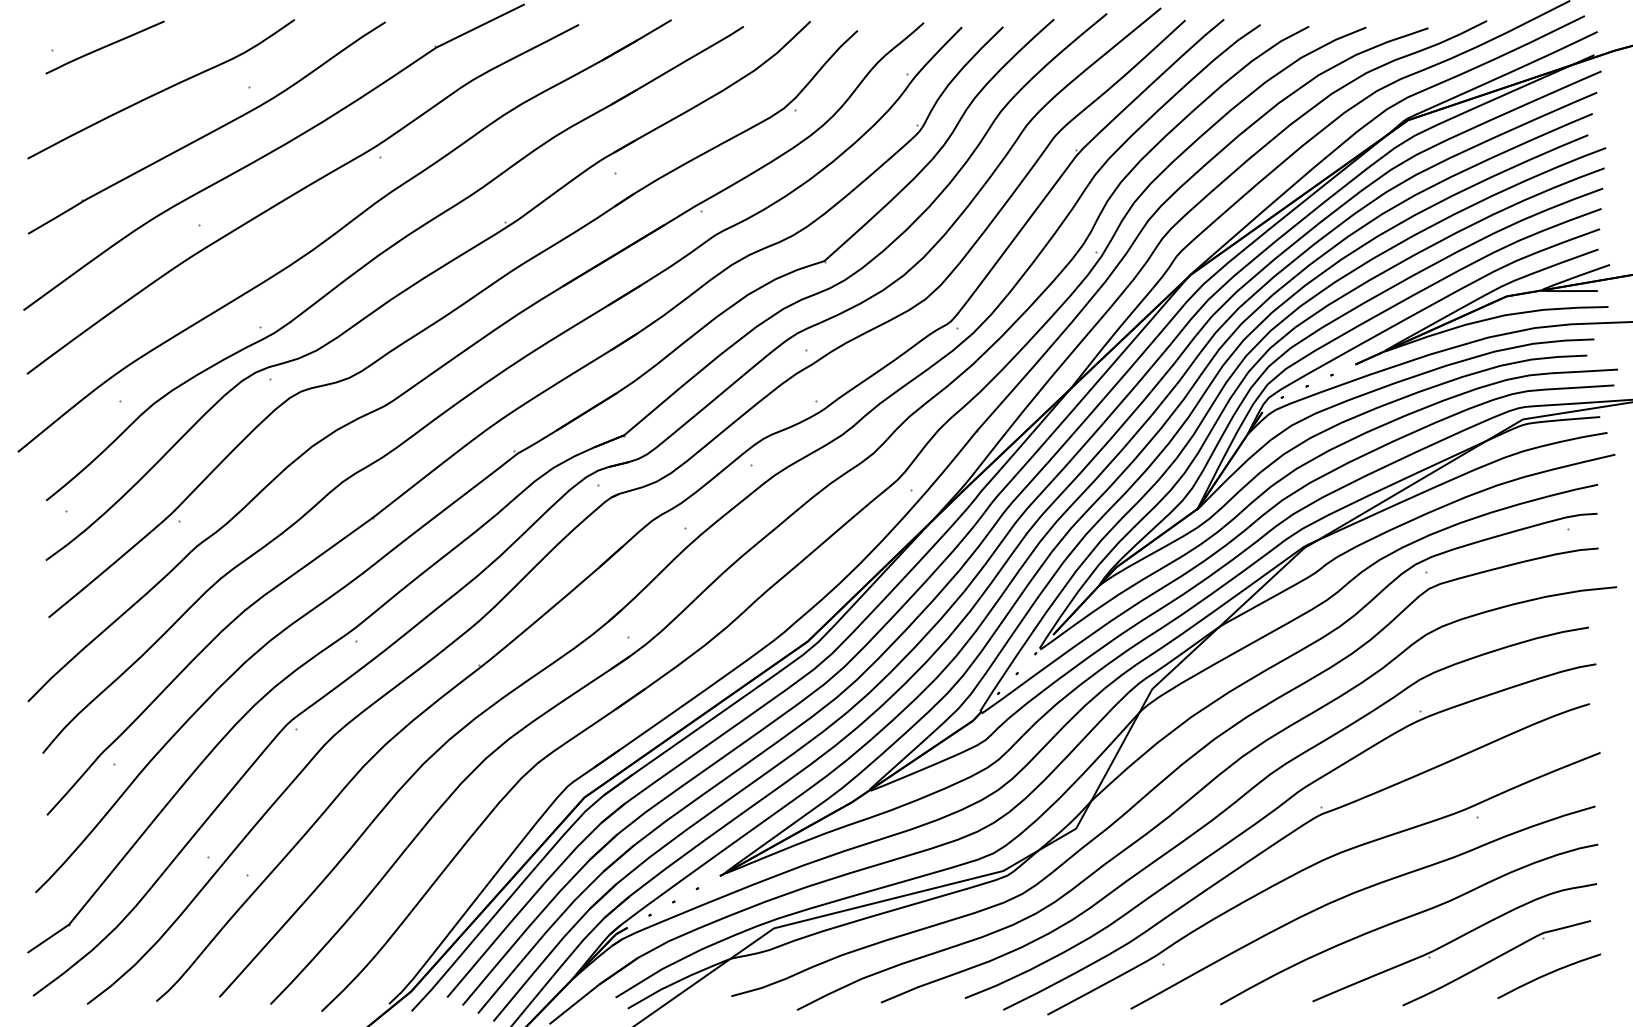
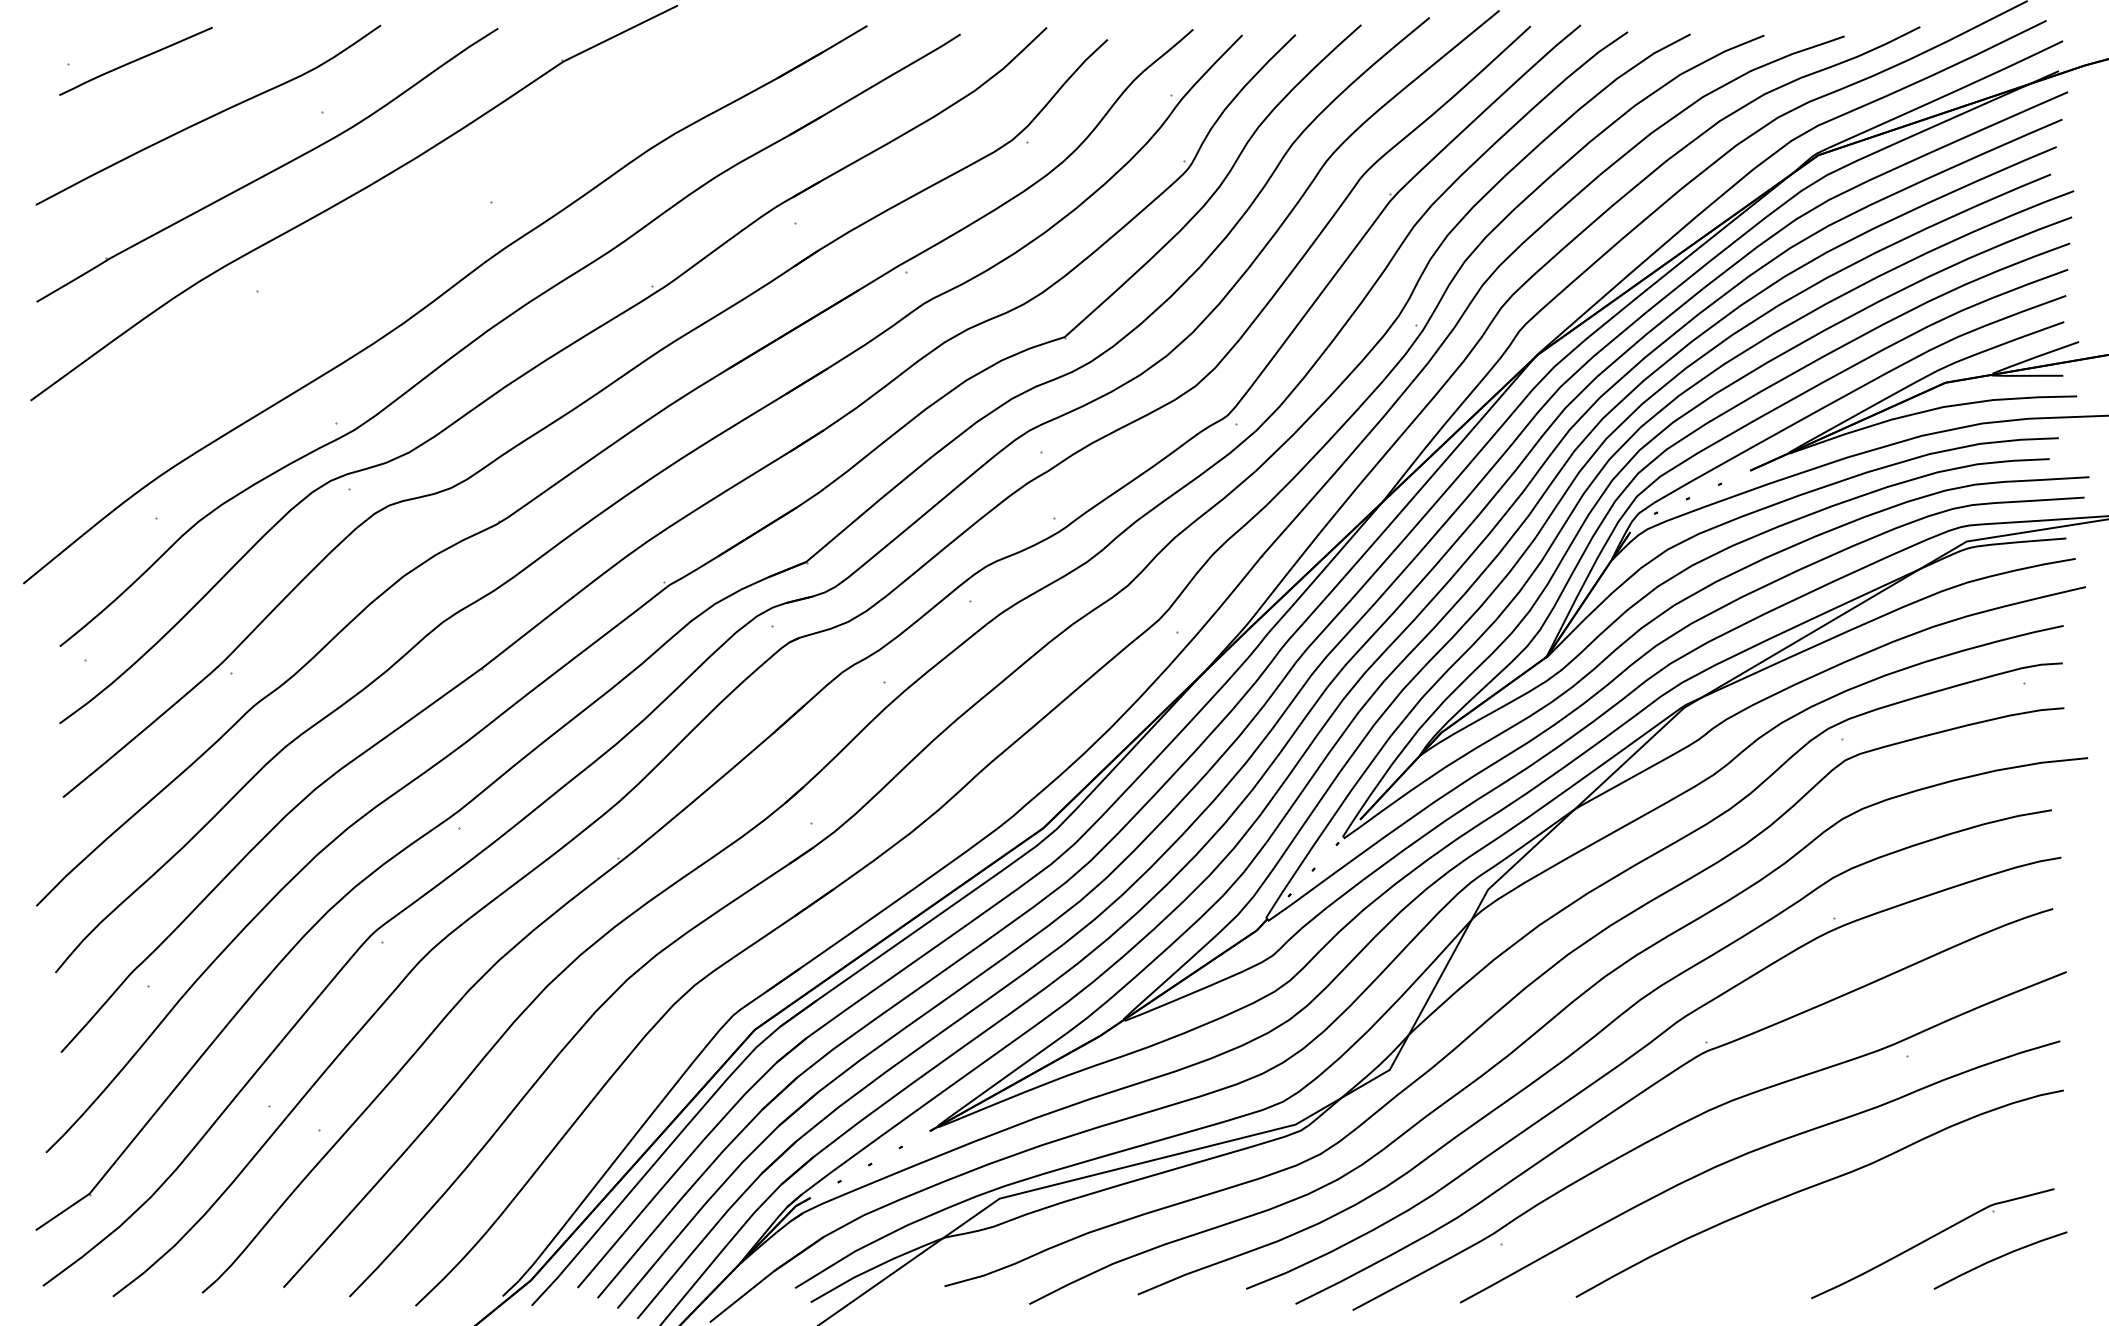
curve: (299, 192) -> (386, 248), removed
part: (1454, 942) -> (1878, 1216), removed

